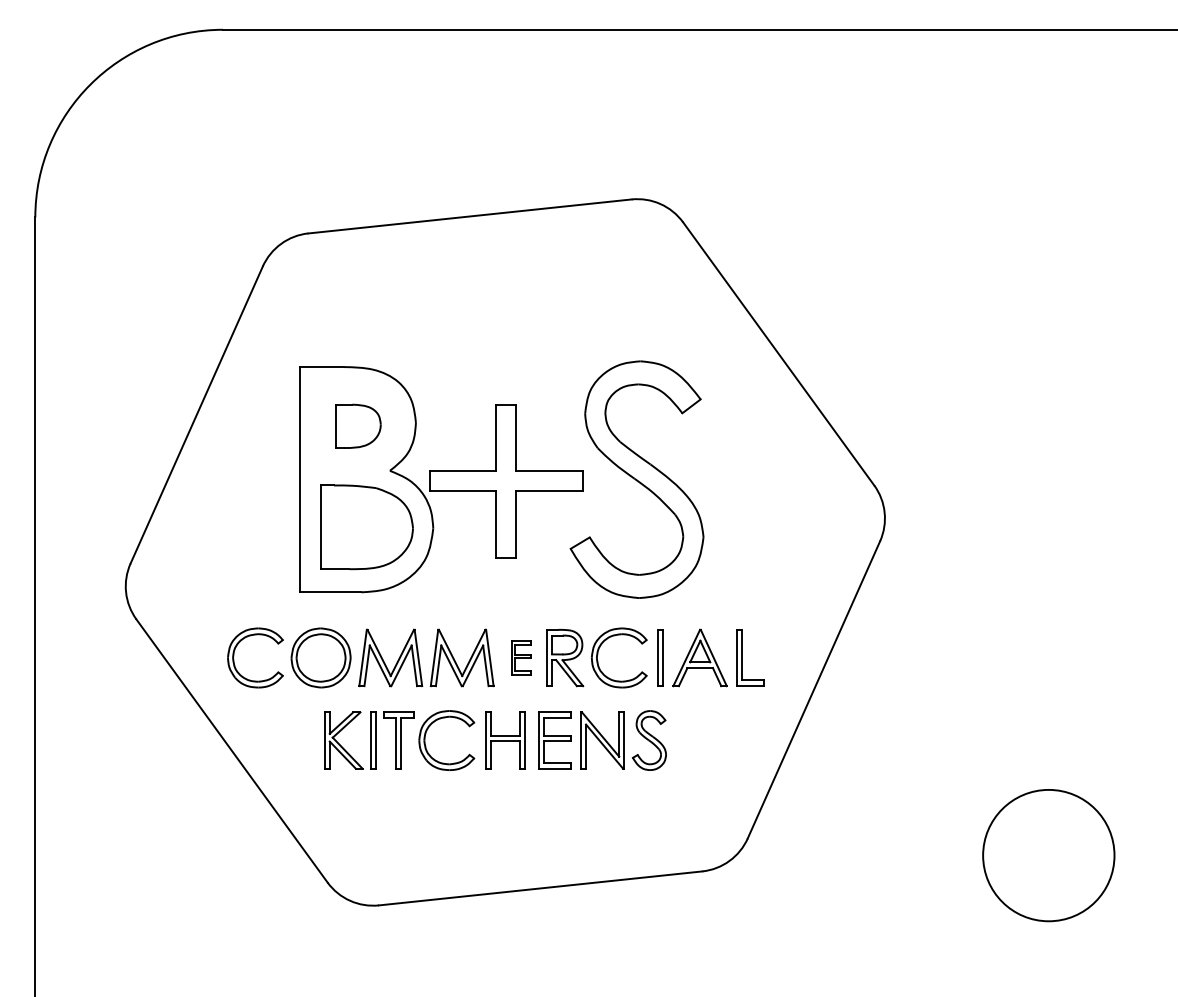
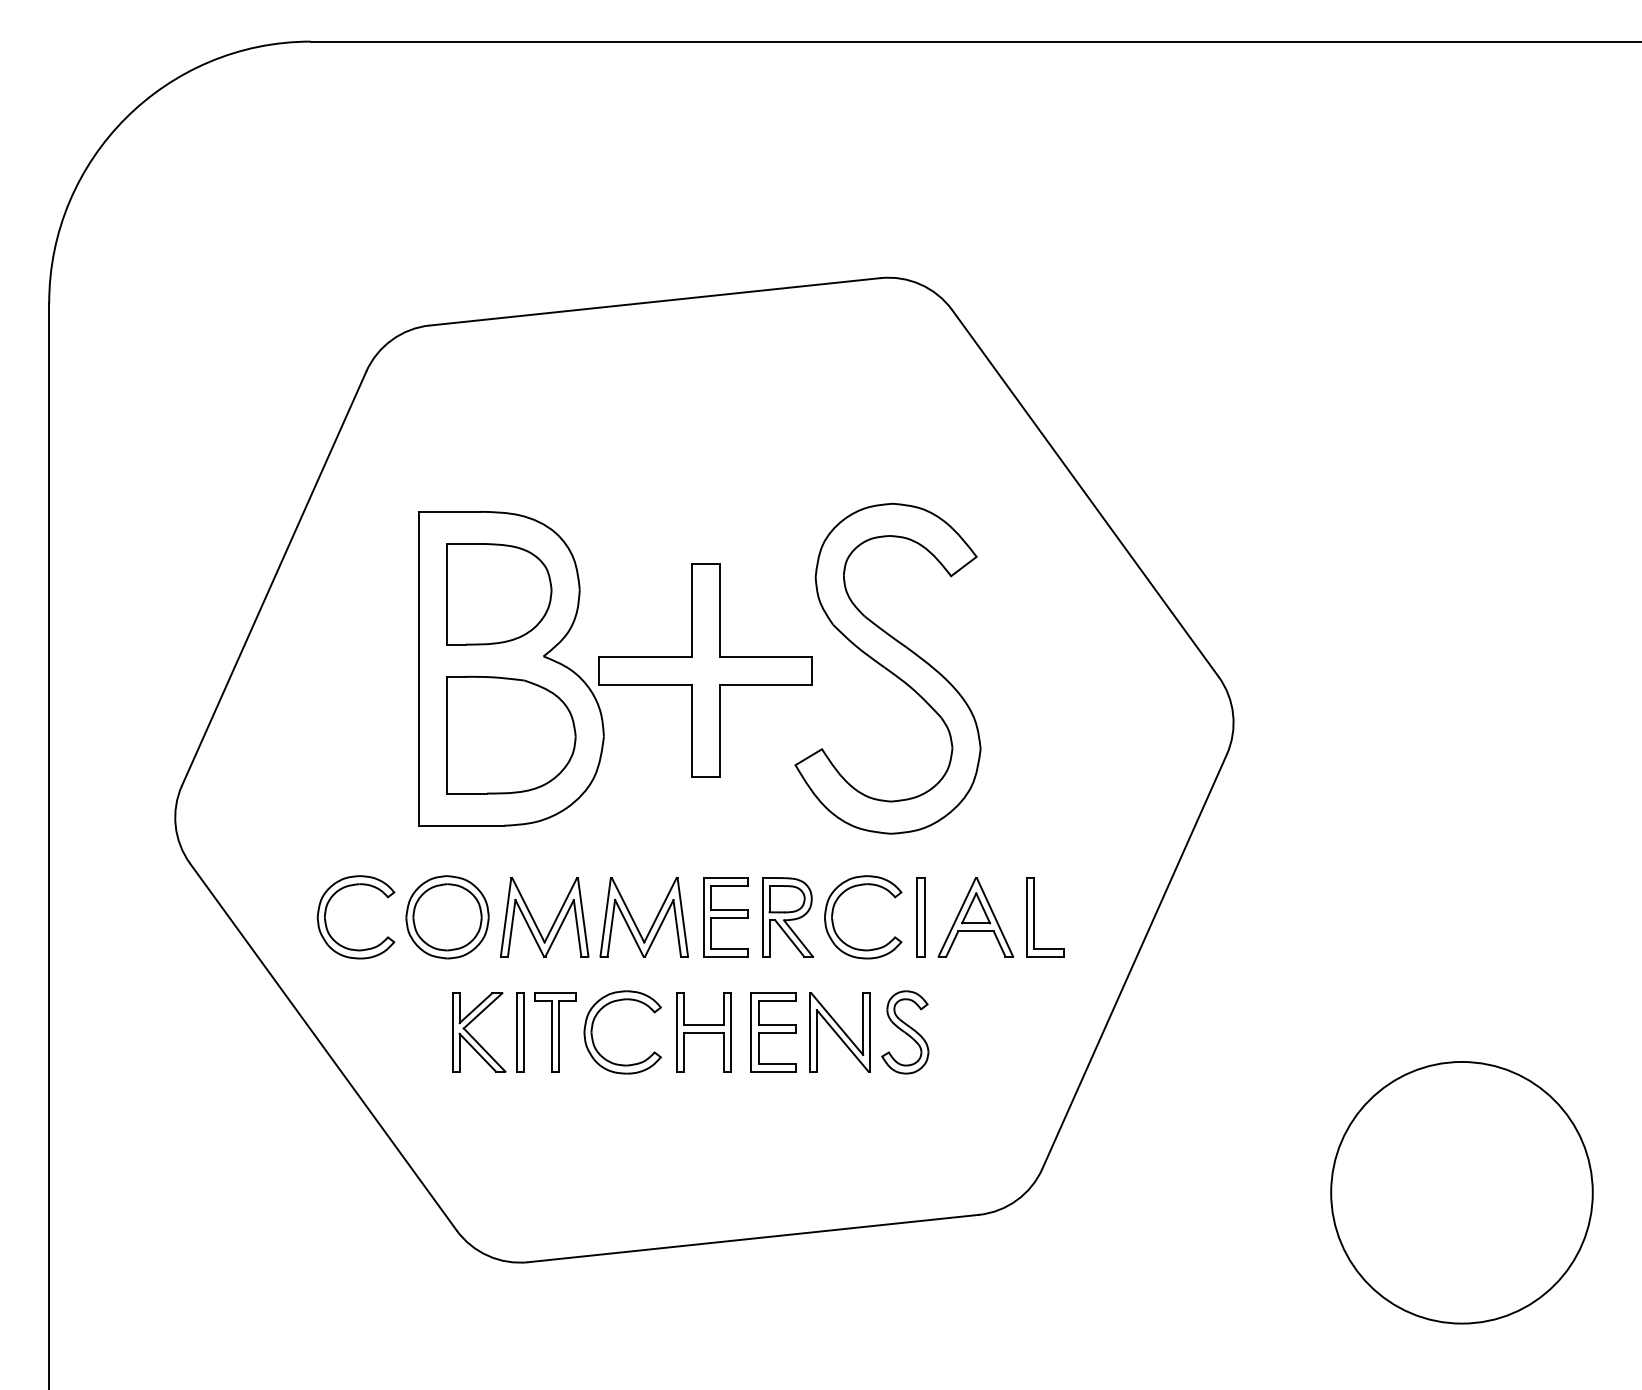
part: (358, 426) -> (499, 594), size x1.67
part: (520, 657) -> (725, 916), size x1.67
circle: (1048, 855) -> (1461, 1192), size x1.43

